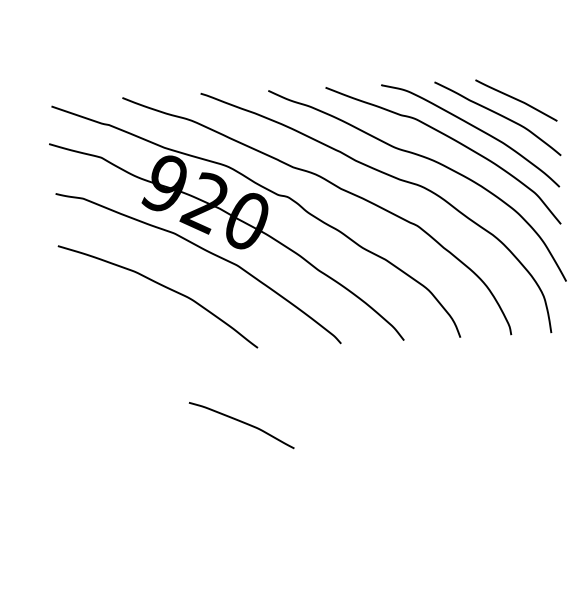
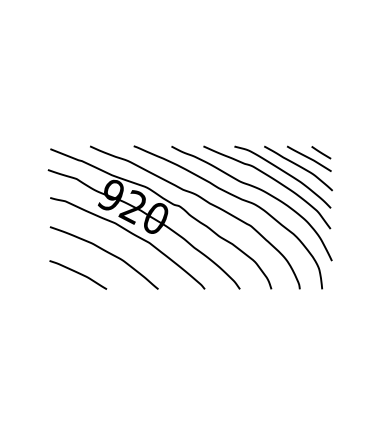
line: (537, 87) -> (321, 152), added
curve: (242, 422) -> (78, 273), moved

